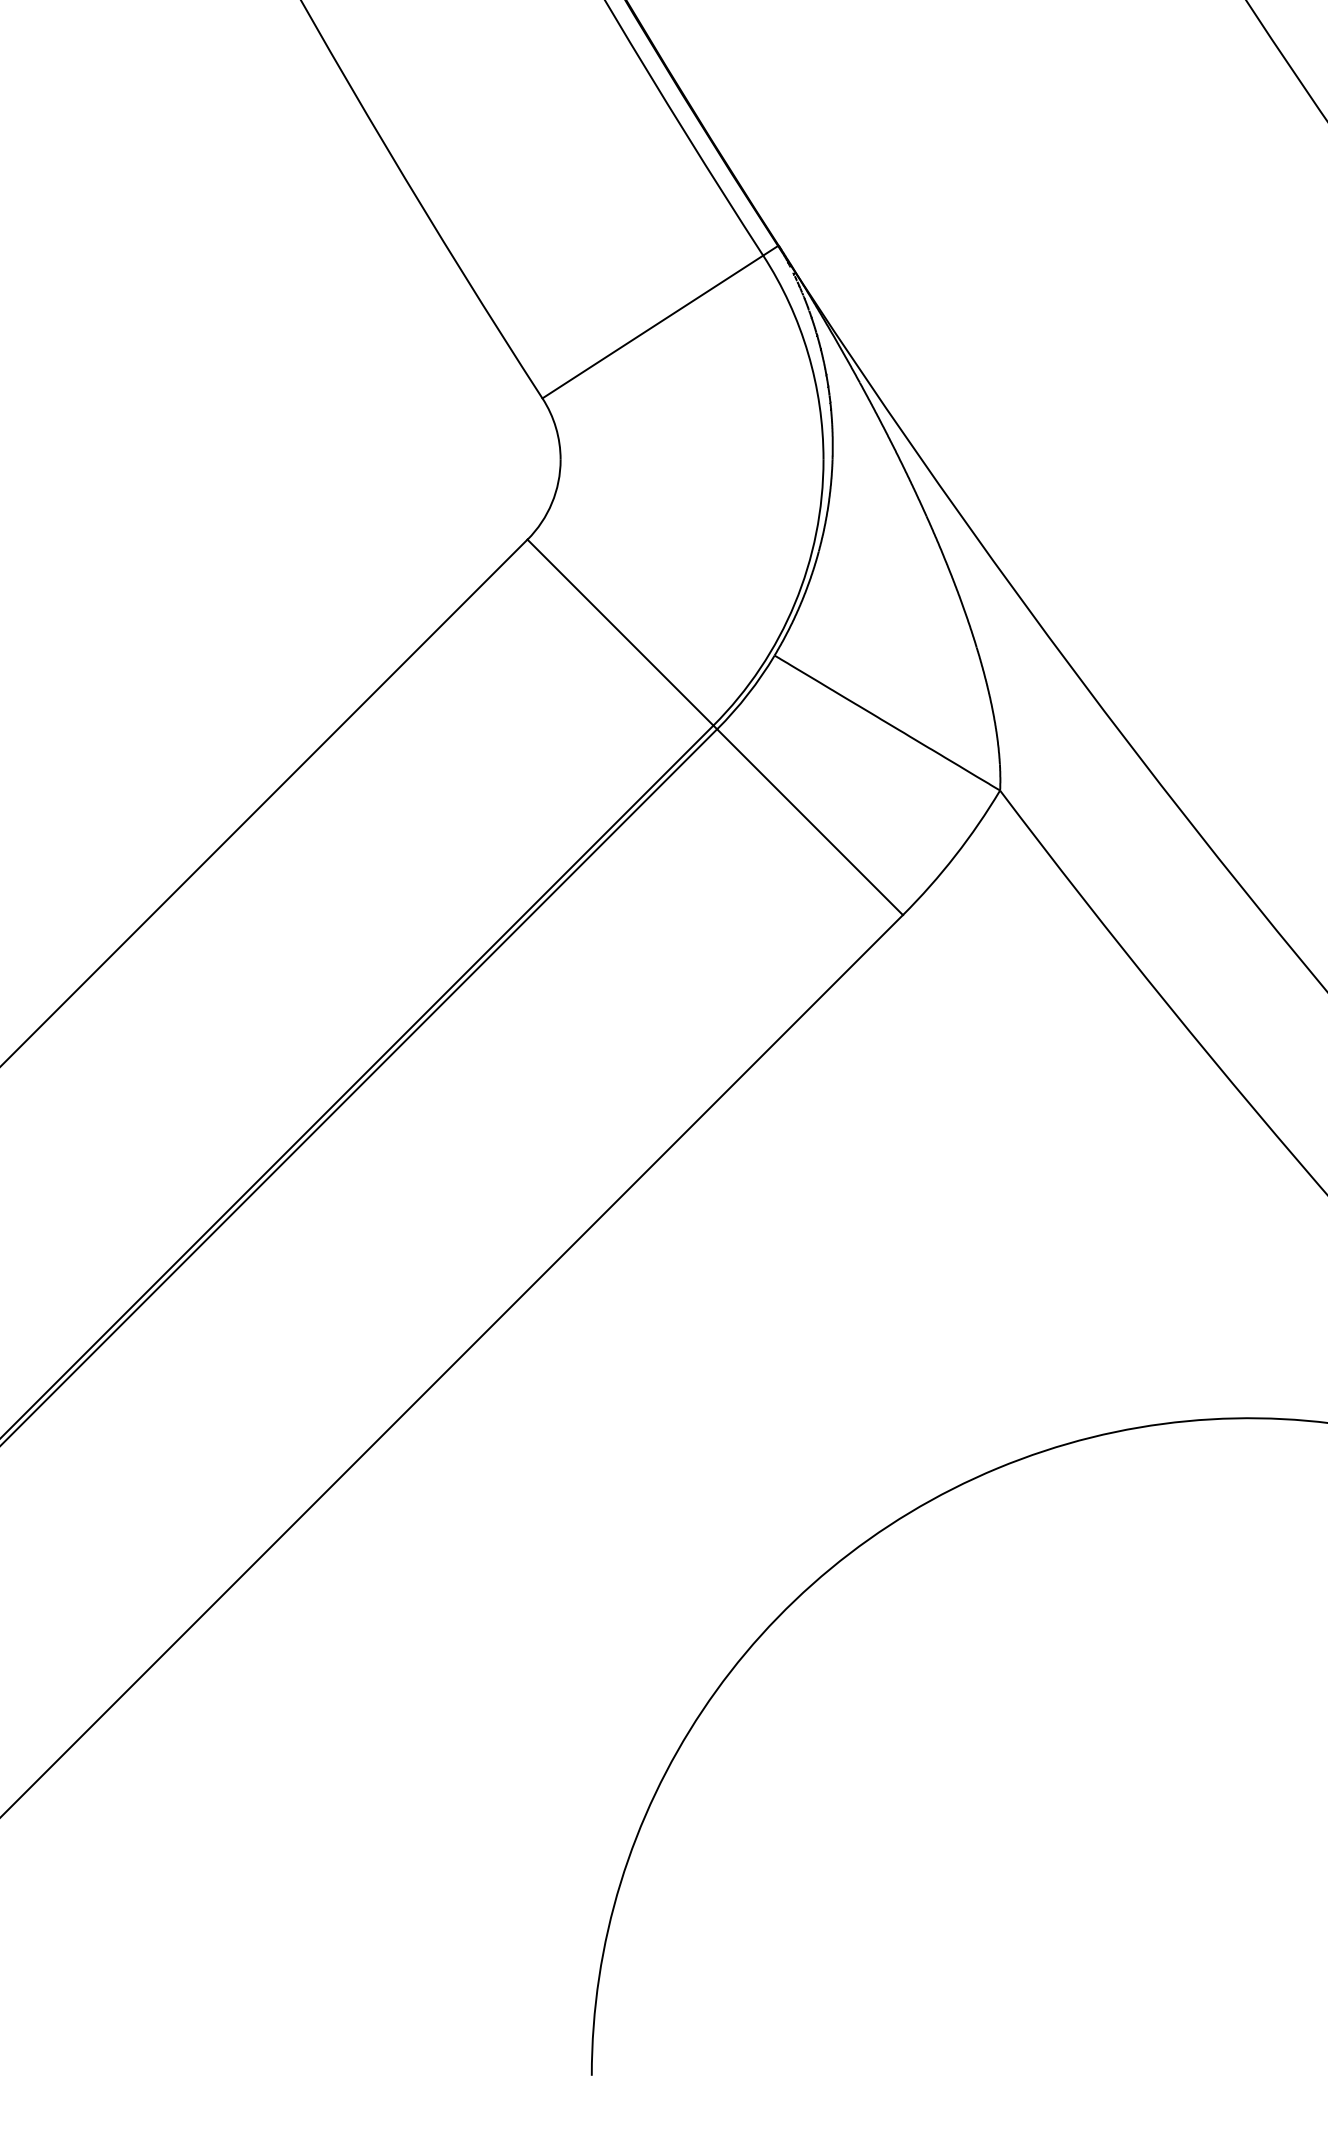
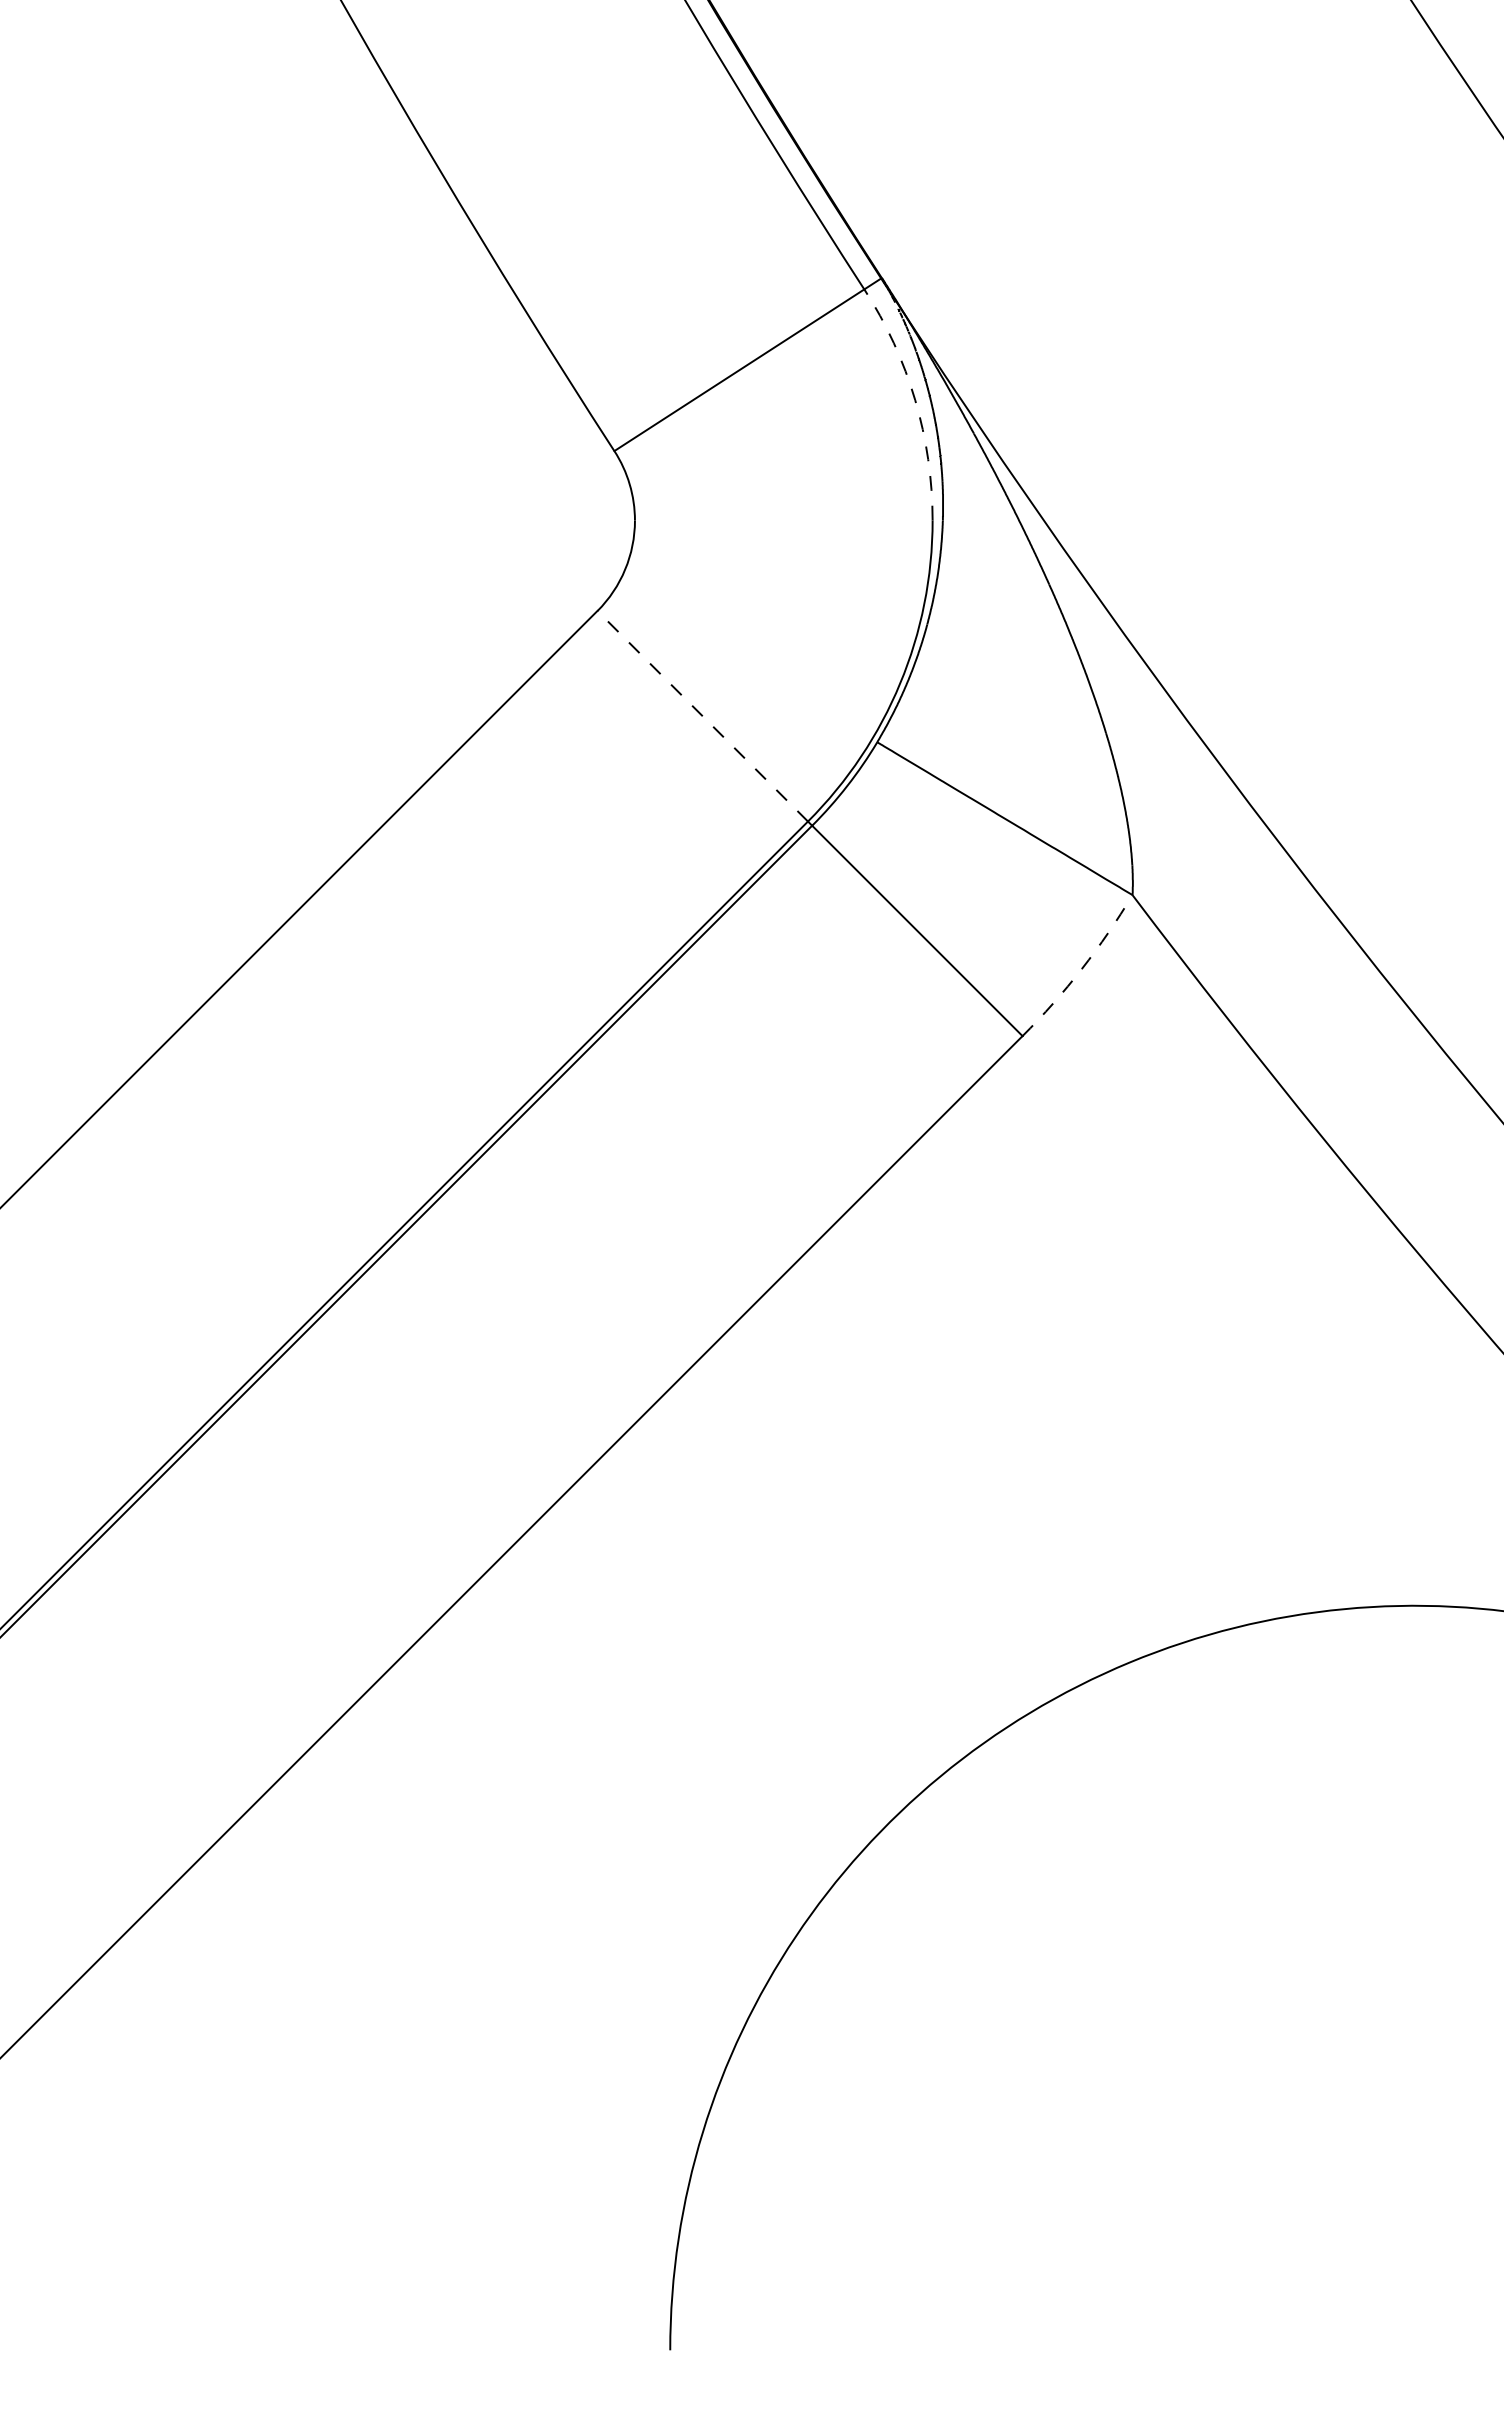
arc: (808, 353) -> (915, 400), solid -> dashed
line: (620, 632) -> (702, 716), solid -> dashed
arc: (955, 856) -> (1081, 969), solid -> dashed

